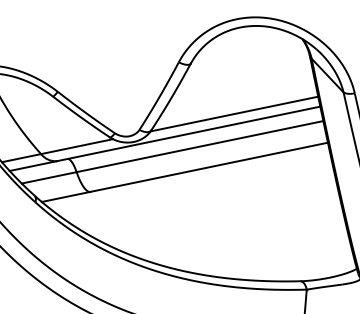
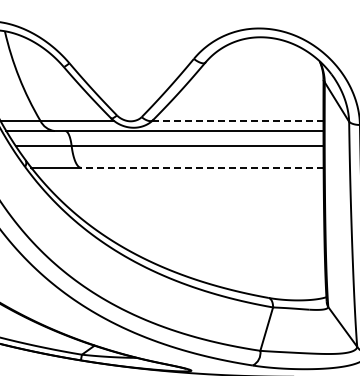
line: (233, 113) -> (237, 120), solid -> dashed
line: (208, 167) -> (201, 167), solid -> dashed

